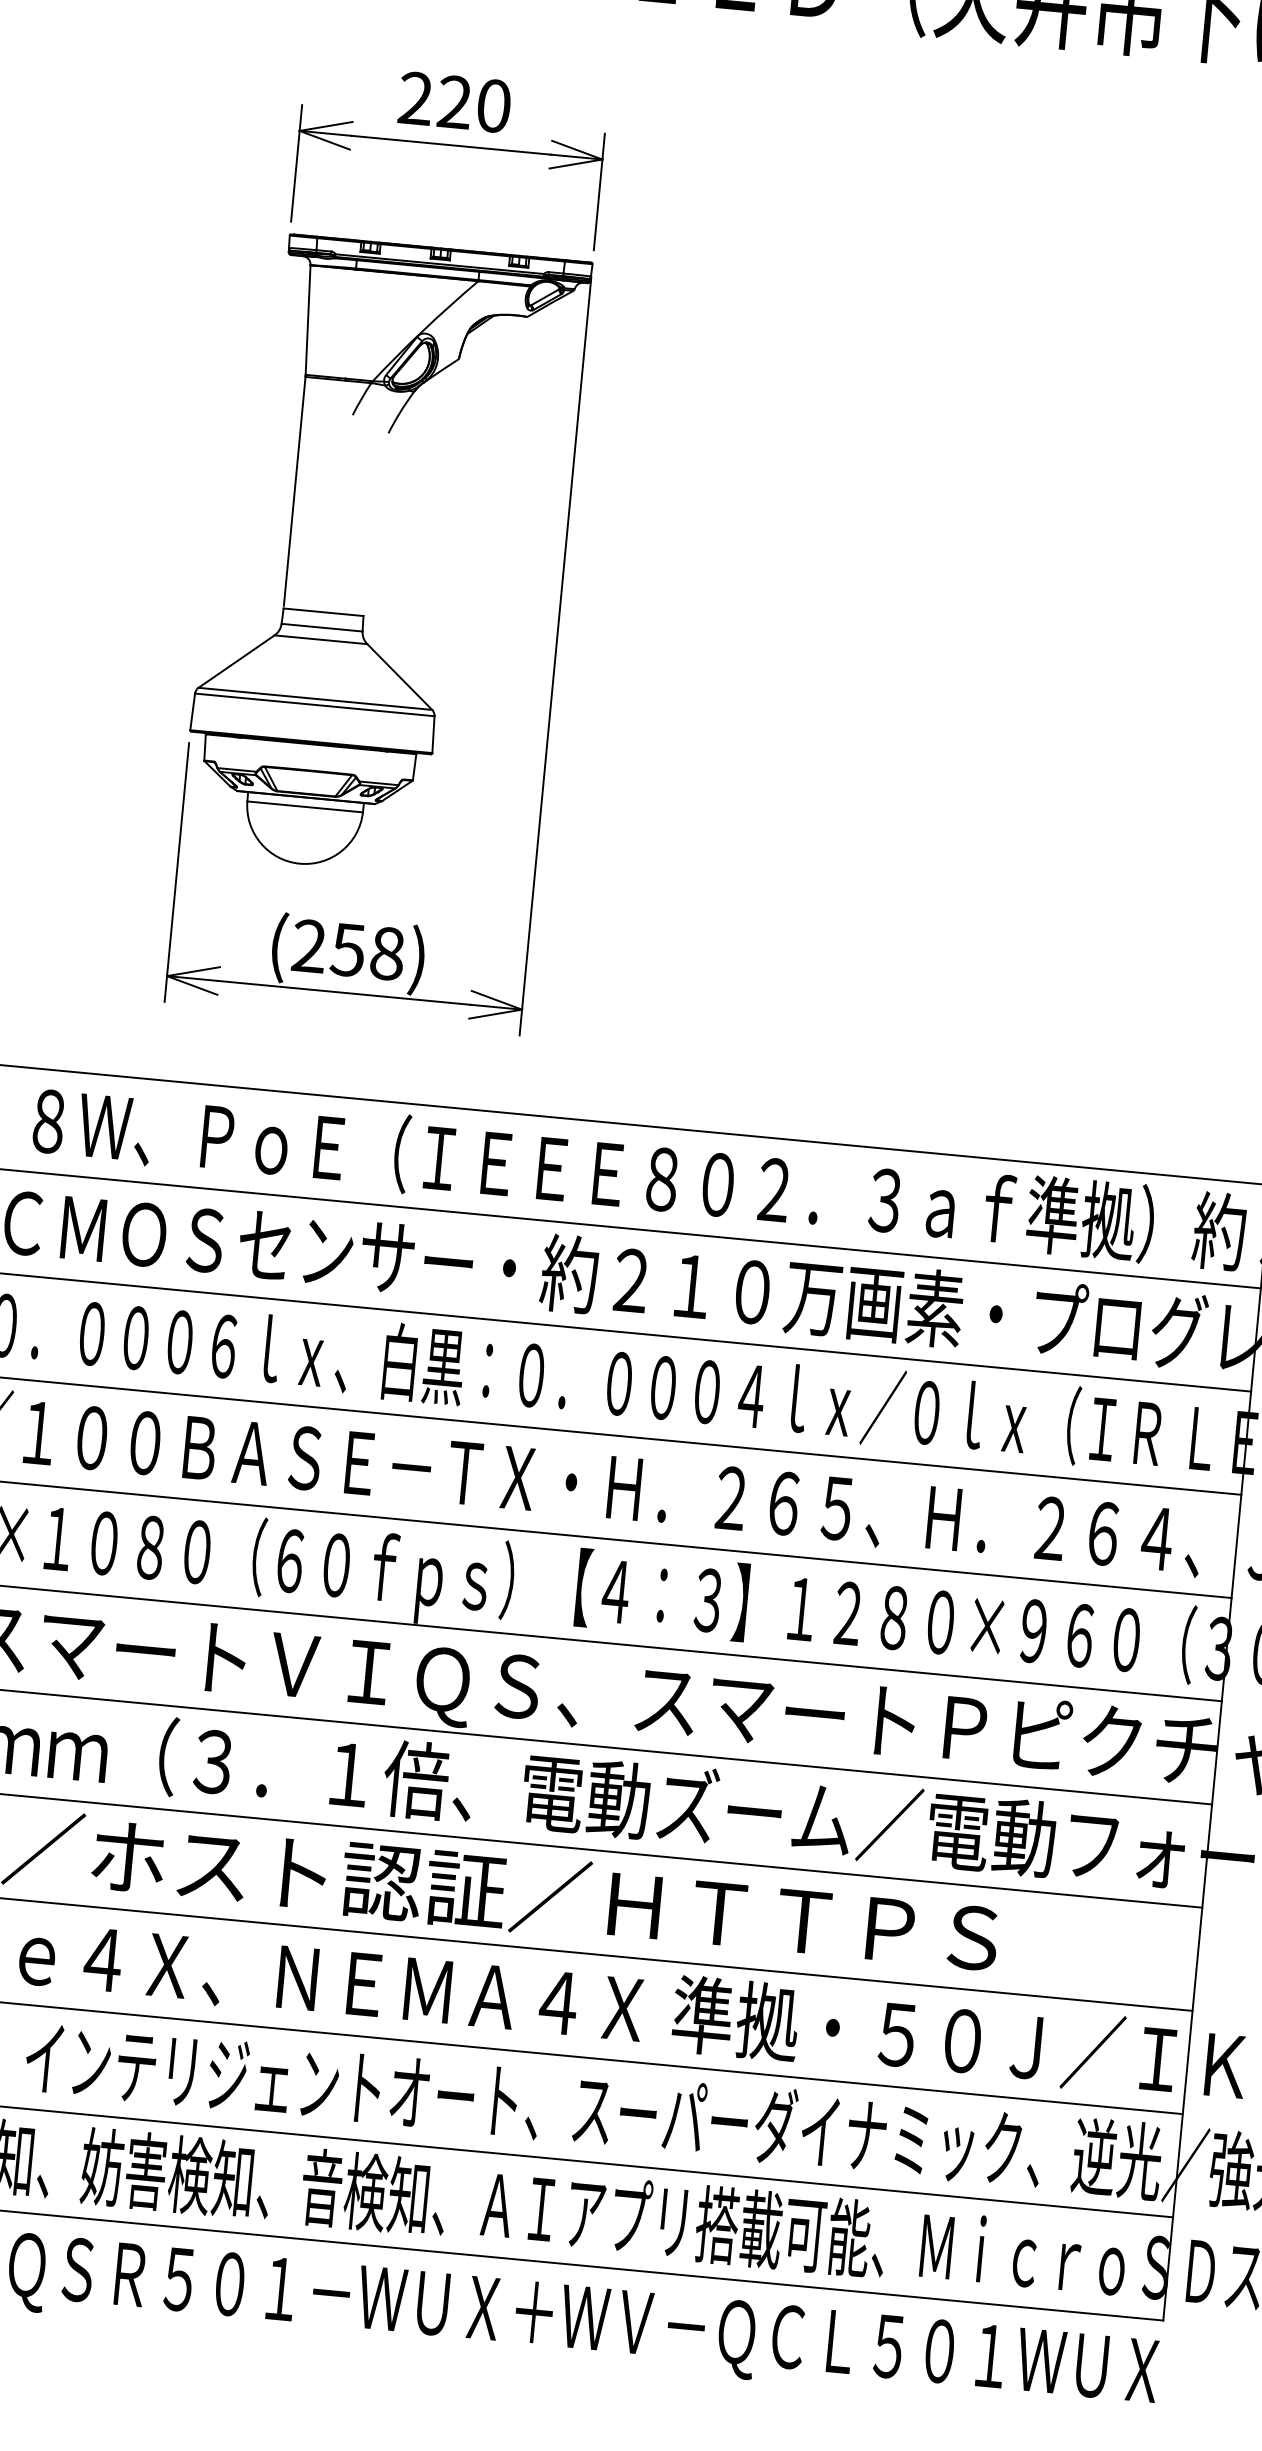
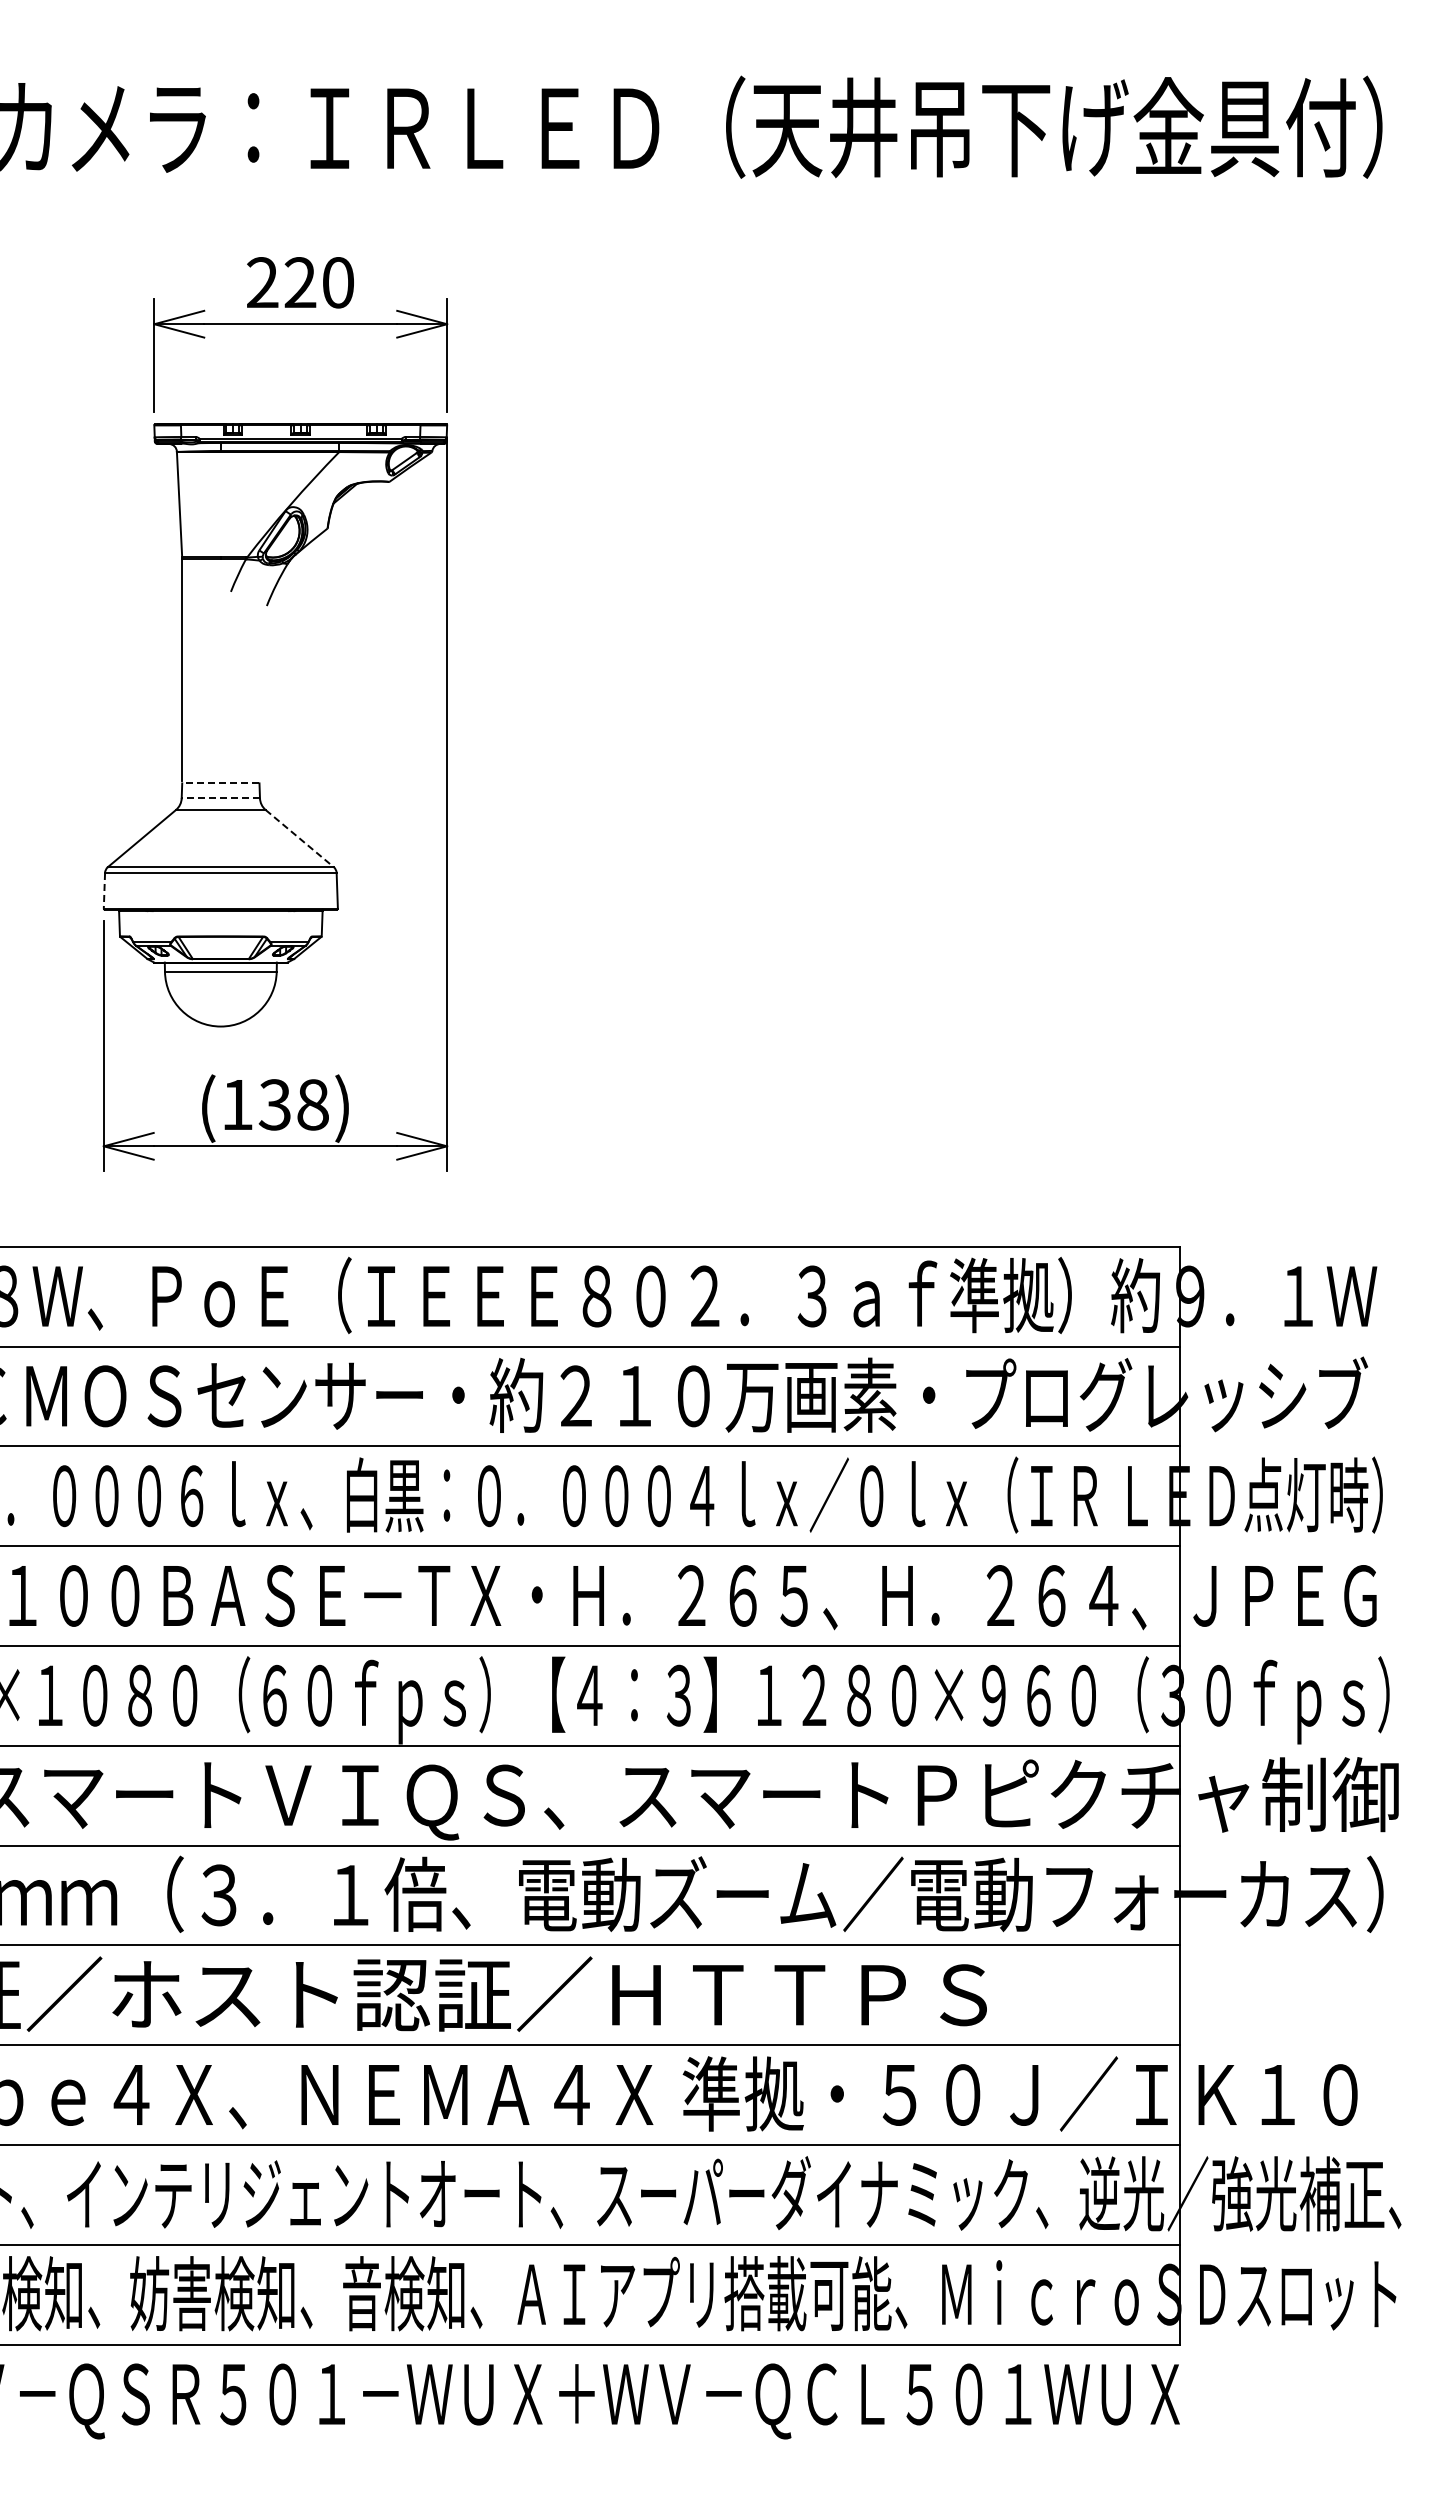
line: (323, 612) -> (220, 783), solid -> dashed
line: (321, 627) -> (220, 798), solid -> dashed
line: (400, 677) -> (300, 838), solid -> dashed
line: (192, 711) -> (104, 890), solid -> dashed
text: (328, 947) -> (255, 1104), (258) -> (138)

